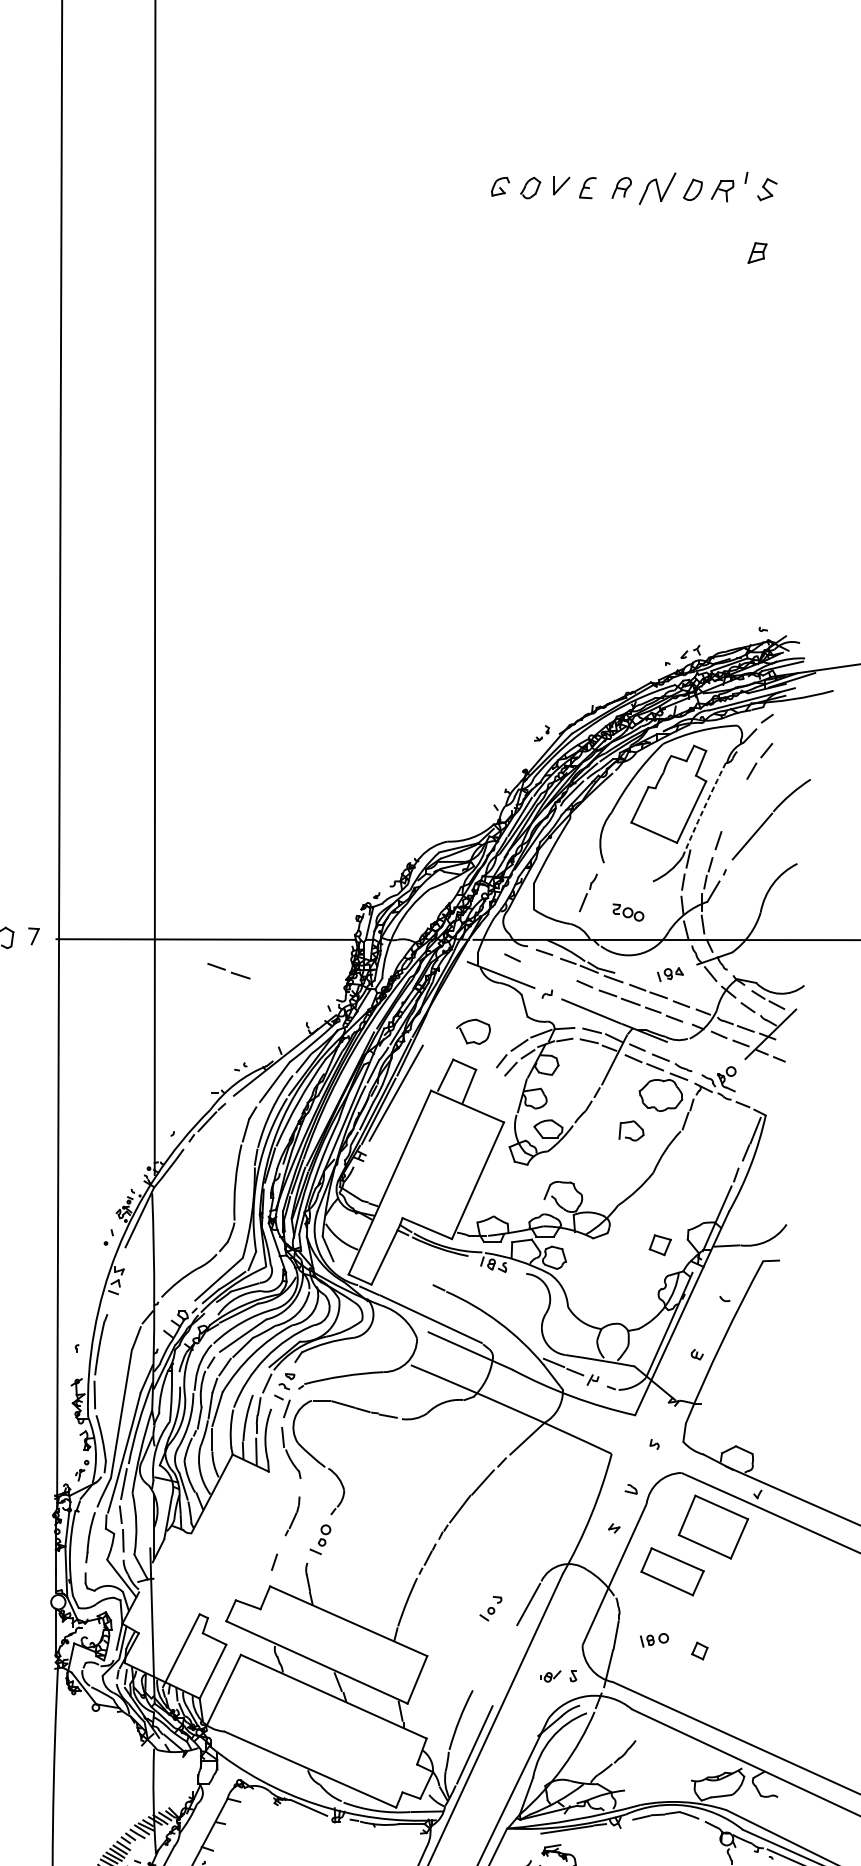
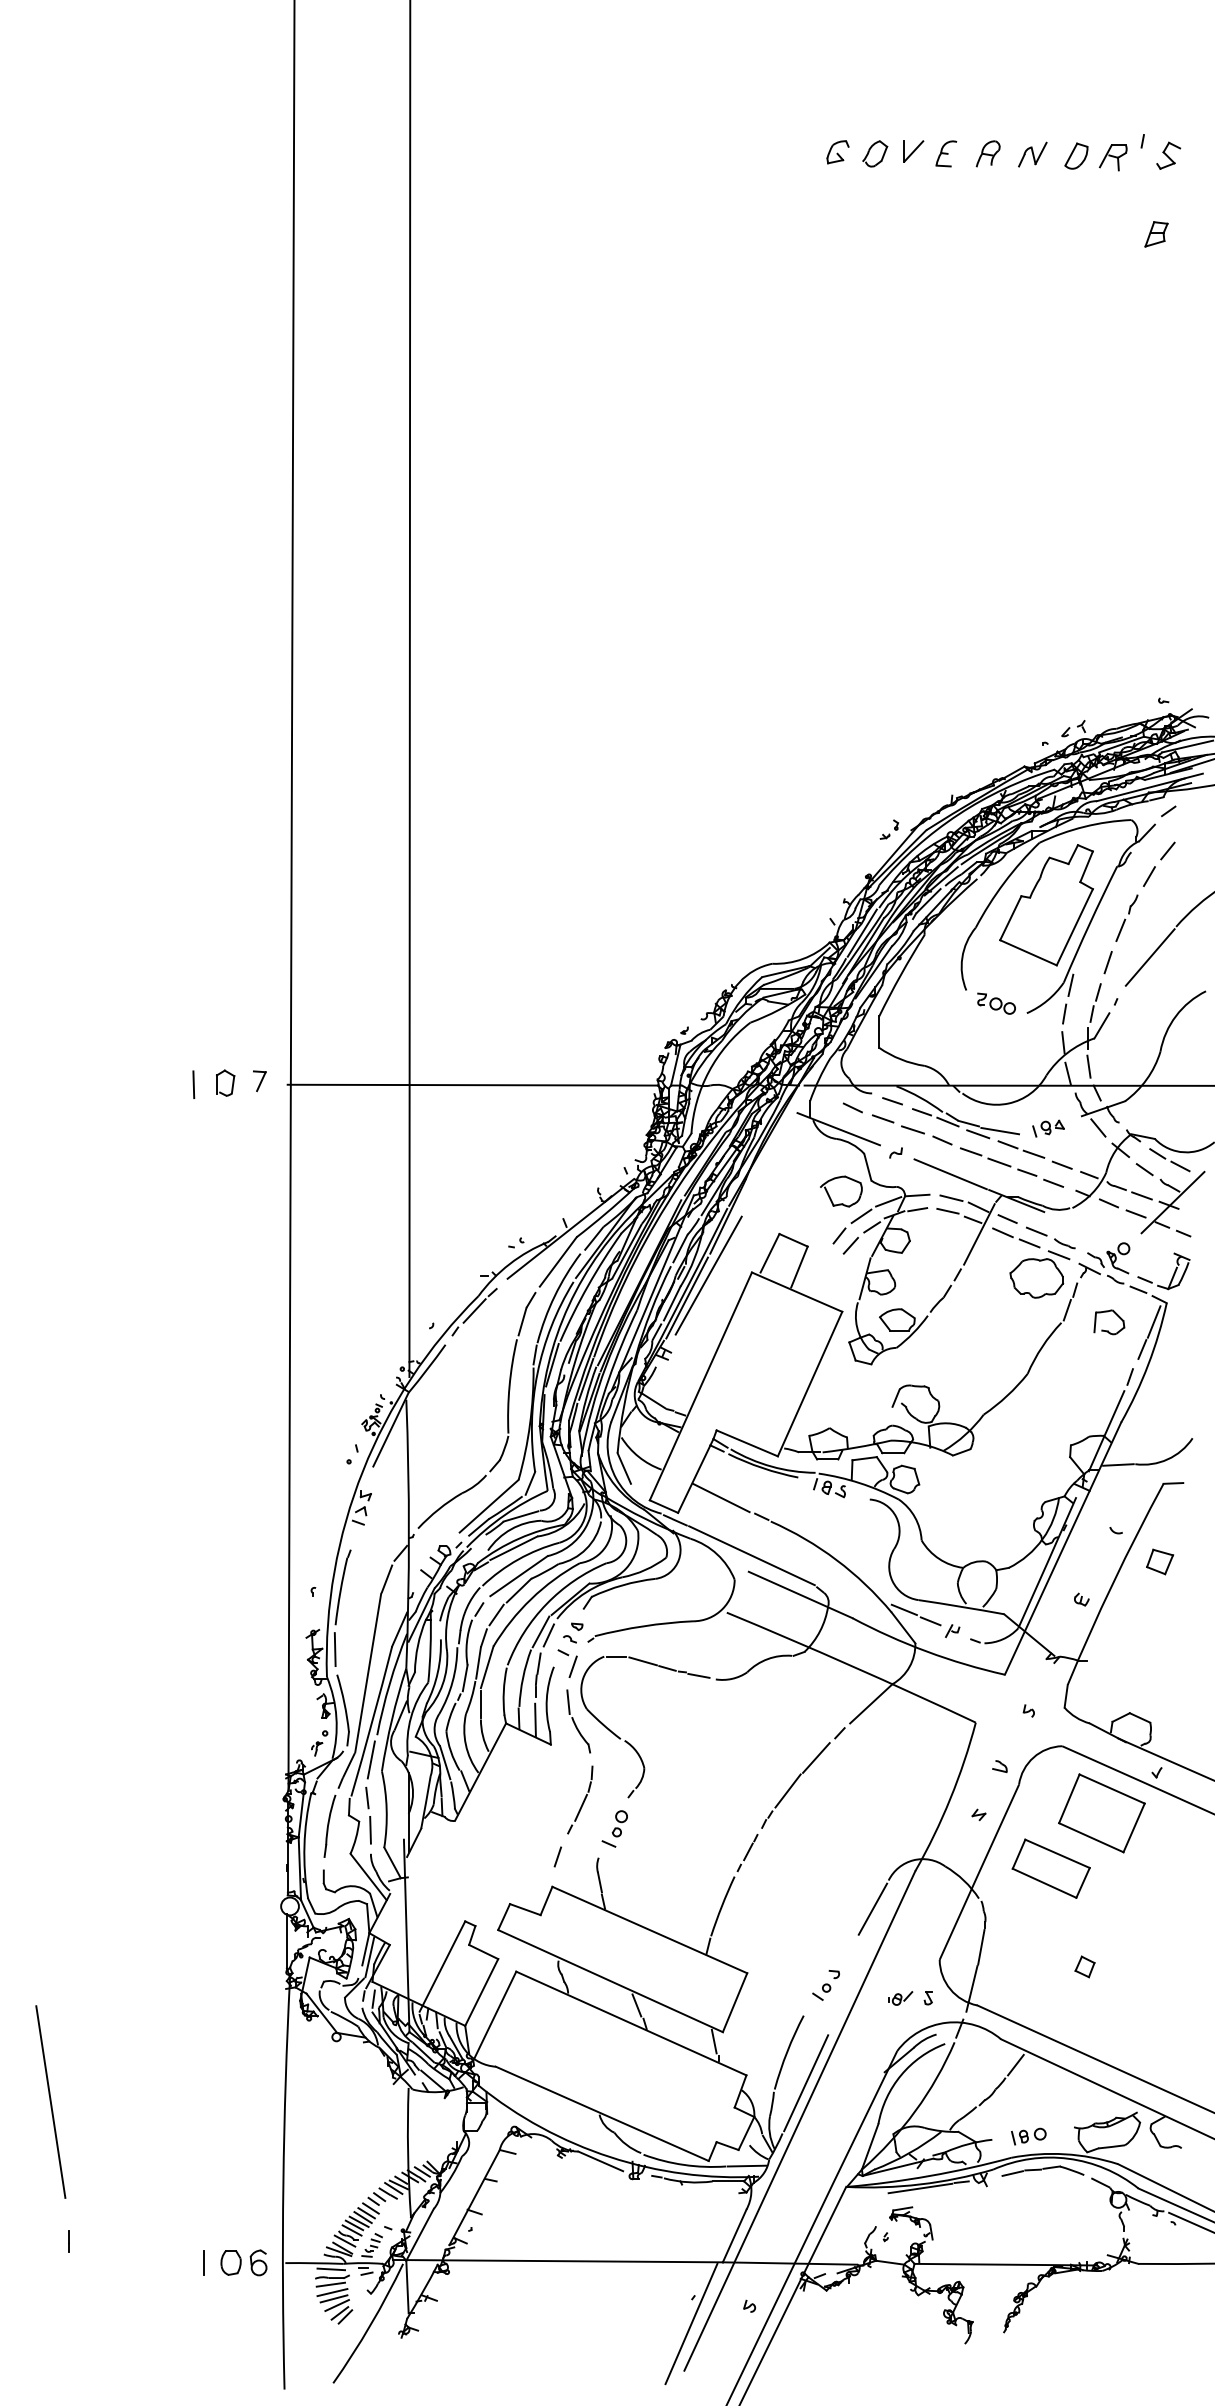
part: (657, 188) -> (1032, 154), size x0.62
arc: (703, 809) -> (1089, 924), dashed -> solid
part: (588, 892) -> (1126, 917), moved
part: (628, 912) -> (996, 1003), moved
part: (229, 971) -> (898, 1124), moved
line: (631, 976) -> (1000, 1130), added
part: (473, 1031) -> (841, 1191), moved
part: (770, 1093) -> (1172, 1275), added
part: (630, 1137) -> (1108, 1330), moved
part: (660, 1244) -> (1160, 1561), moved
line: (406, 1272) -> (721, 1497), added
line: (260, 1380) -> (540, 1631), added
part: (292, 1515) -> (580, 1799), size x1.43
part: (490, 1608) -> (825, 1985), moved
part: (654, 1640) -> (1028, 2136), moved
line: (643, 1729) -> (1015, 2064), added

